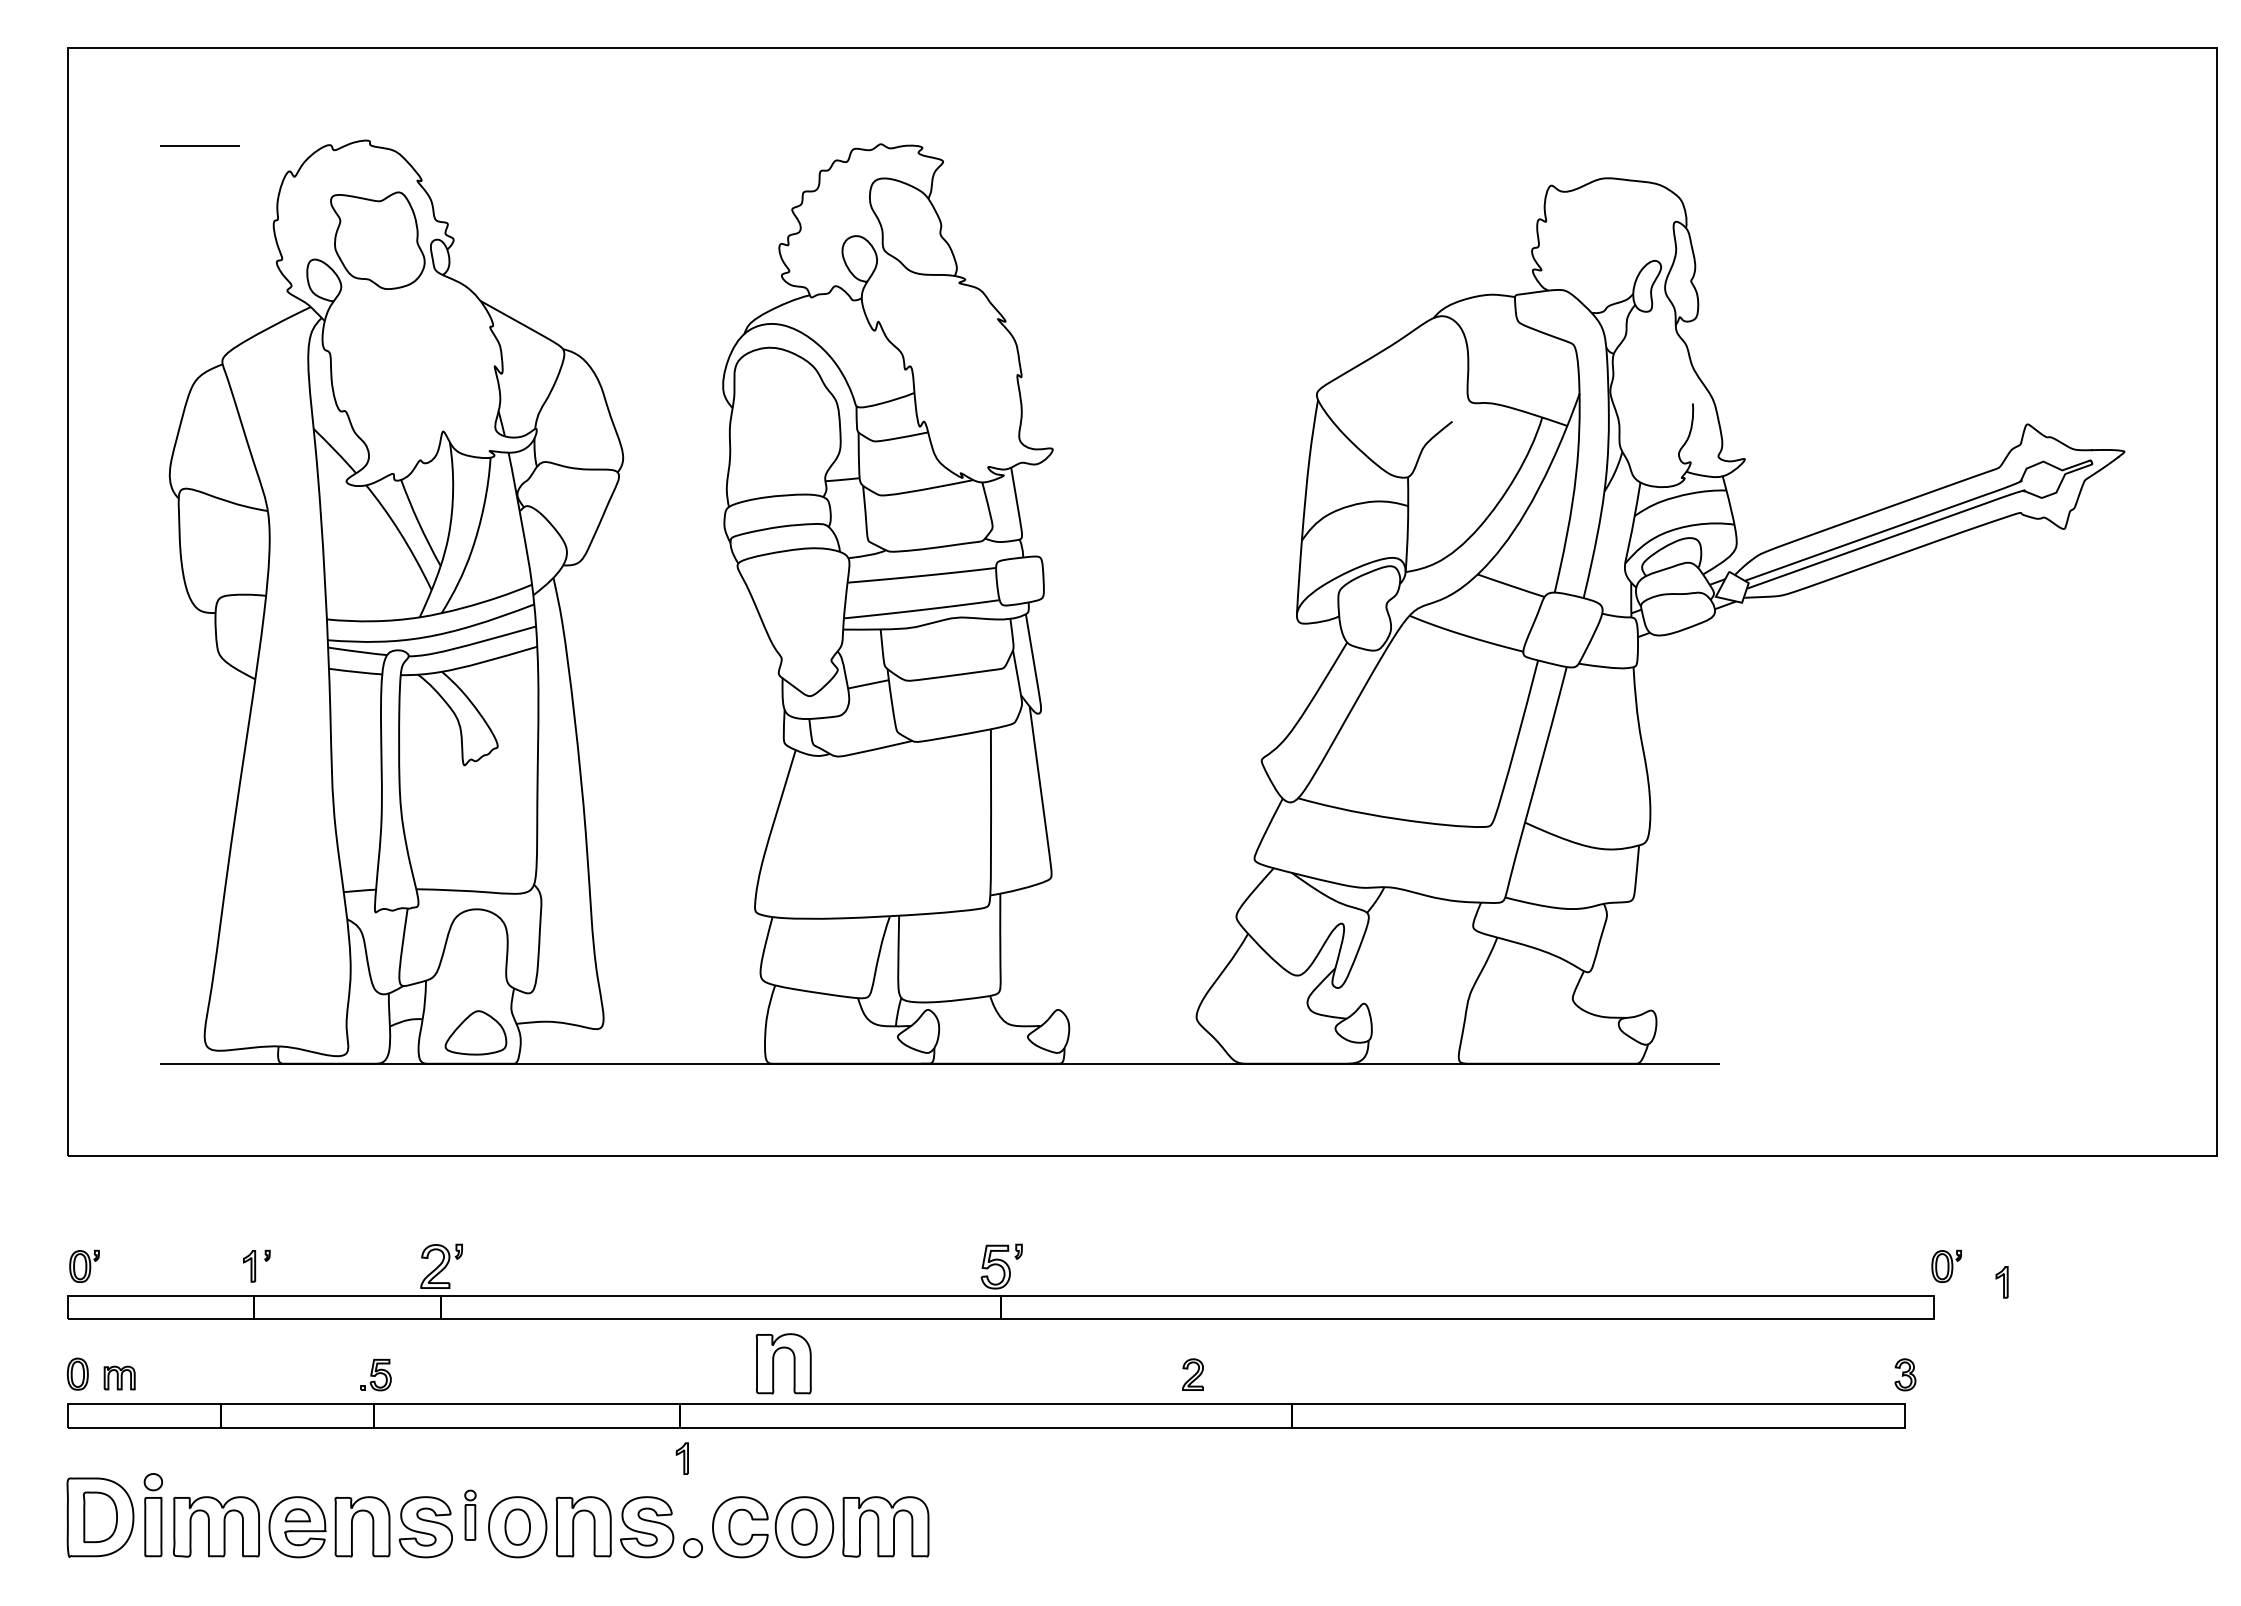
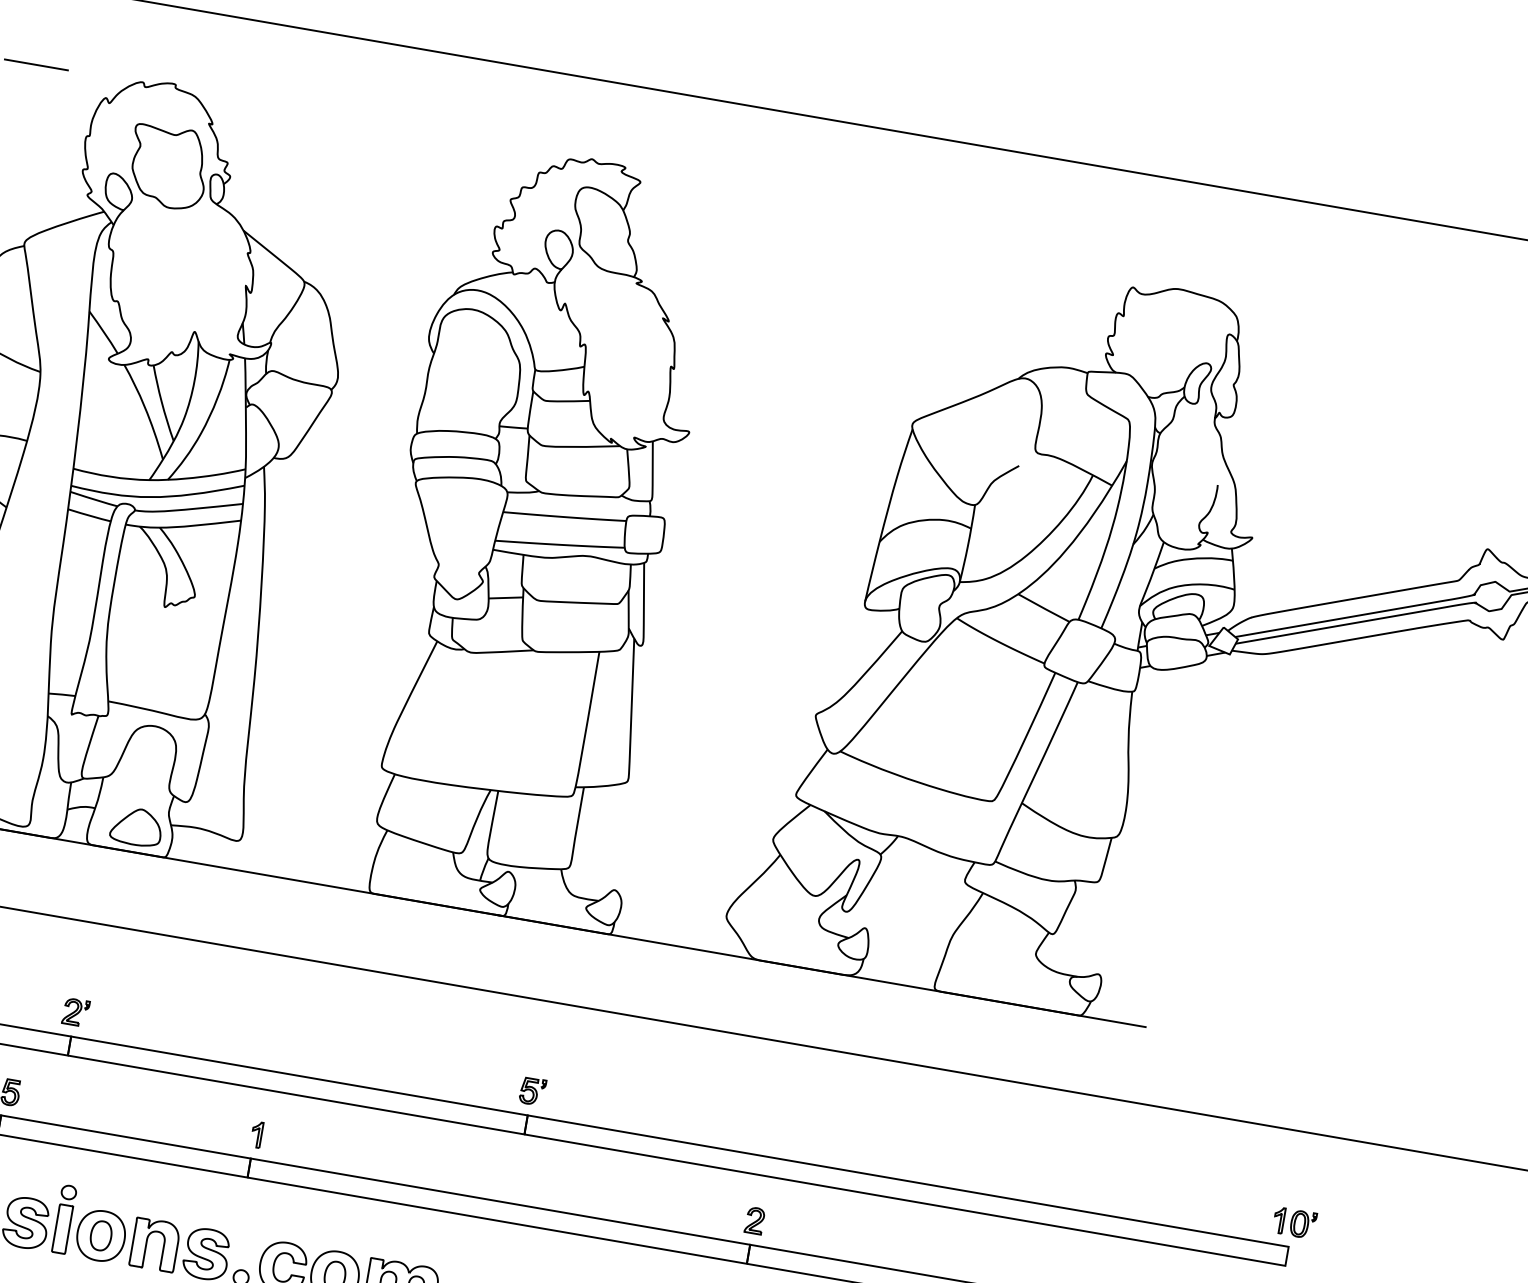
part: (441, 1265) -> (75, 1011), size x0.71
part: (1001, 1265) -> (532, 1090), size x0.71
part: (2001, 1282) -> (1278, 1220), moved
part: (774, 1363) -> (333, 1138), removed
part: (1192, 1374) -> (754, 1220), moved
part: (681, 1458) -> (256, 1134), moved
part: (470, 1515) -> (64, 1219), size x1.67

